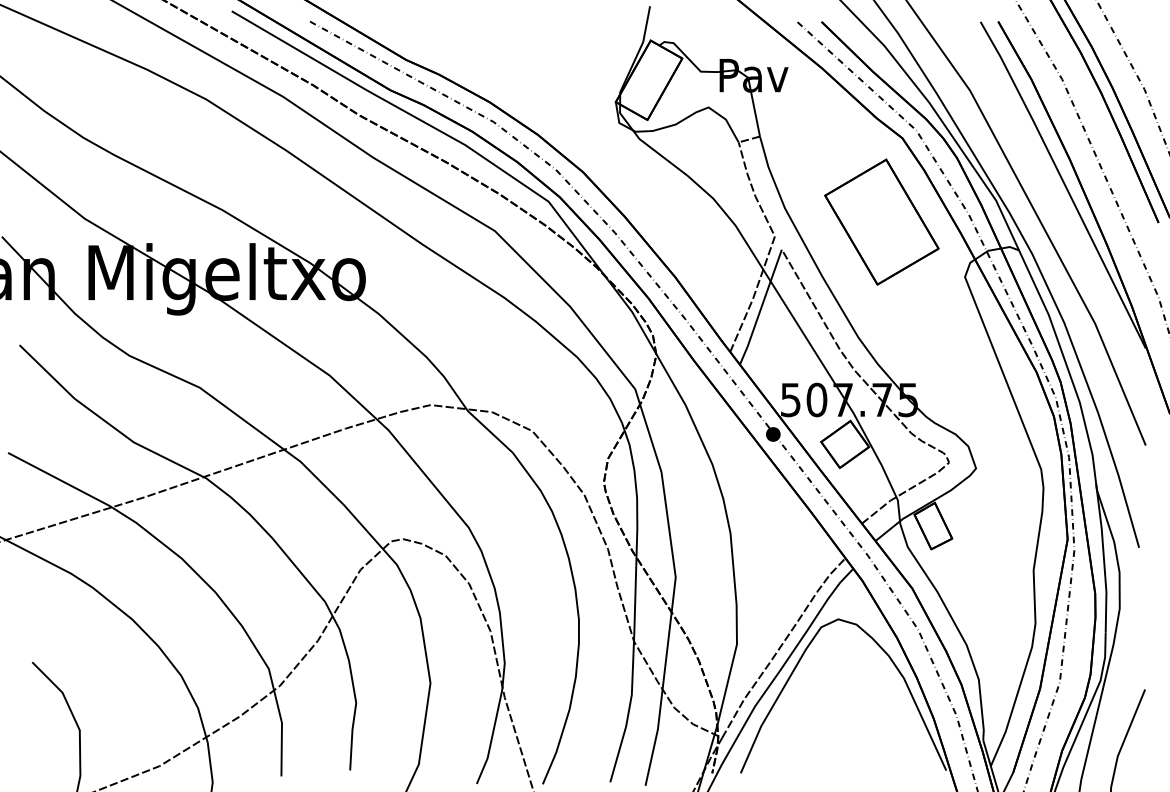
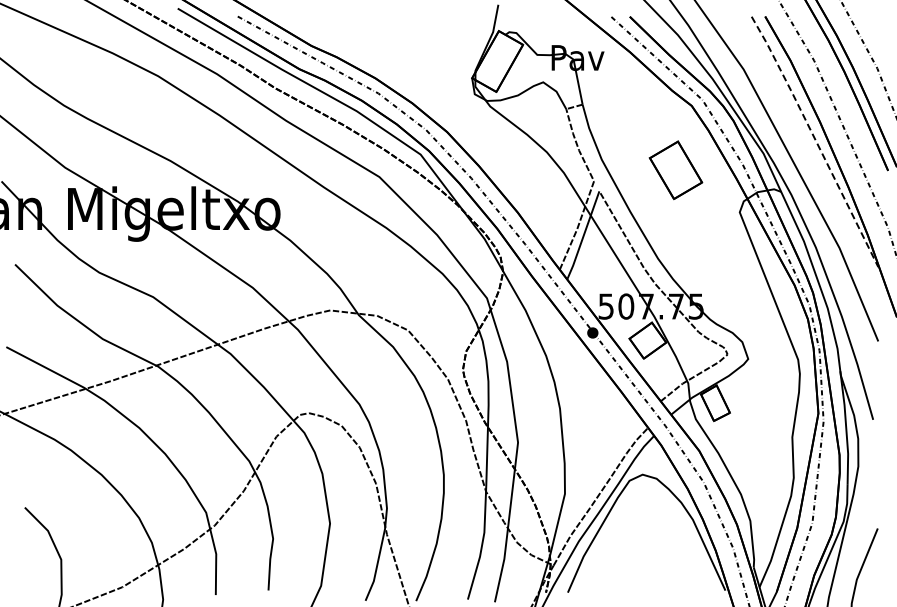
line: (1063, 183) -> (815, 140), solid -> dashed
part: (881, 222) -> (675, 170), size x0.6

